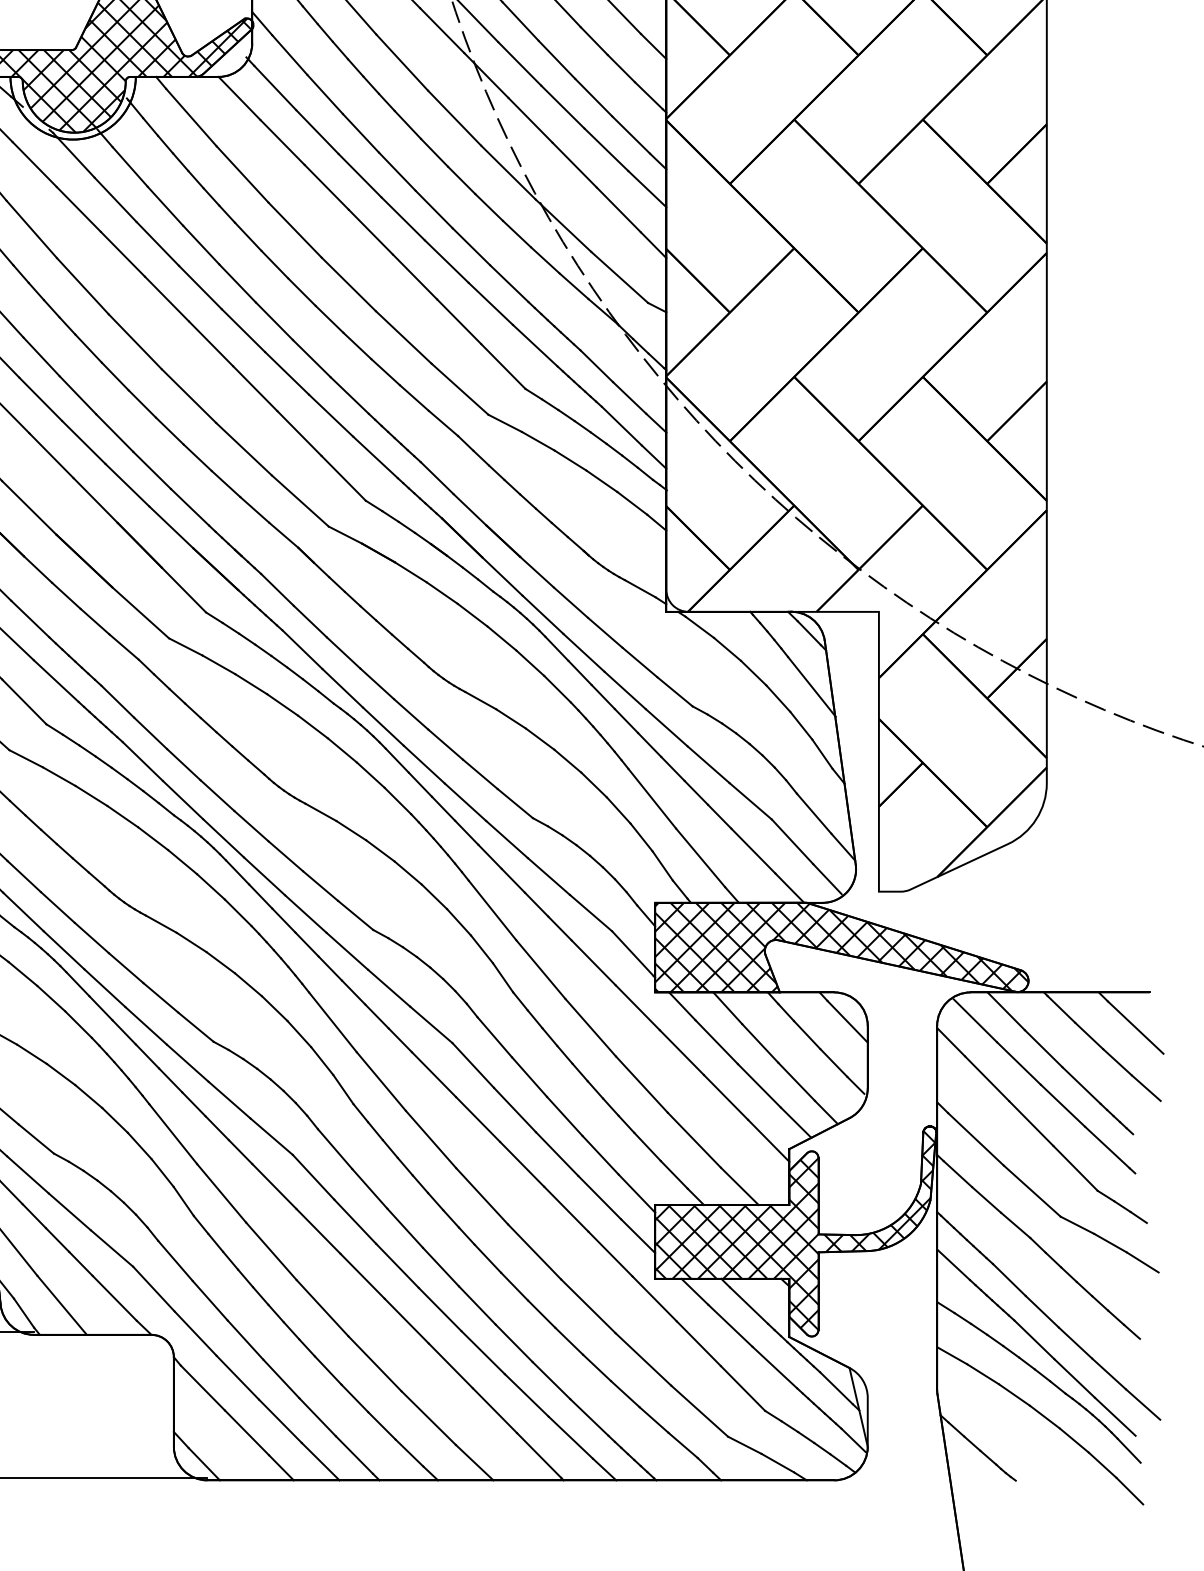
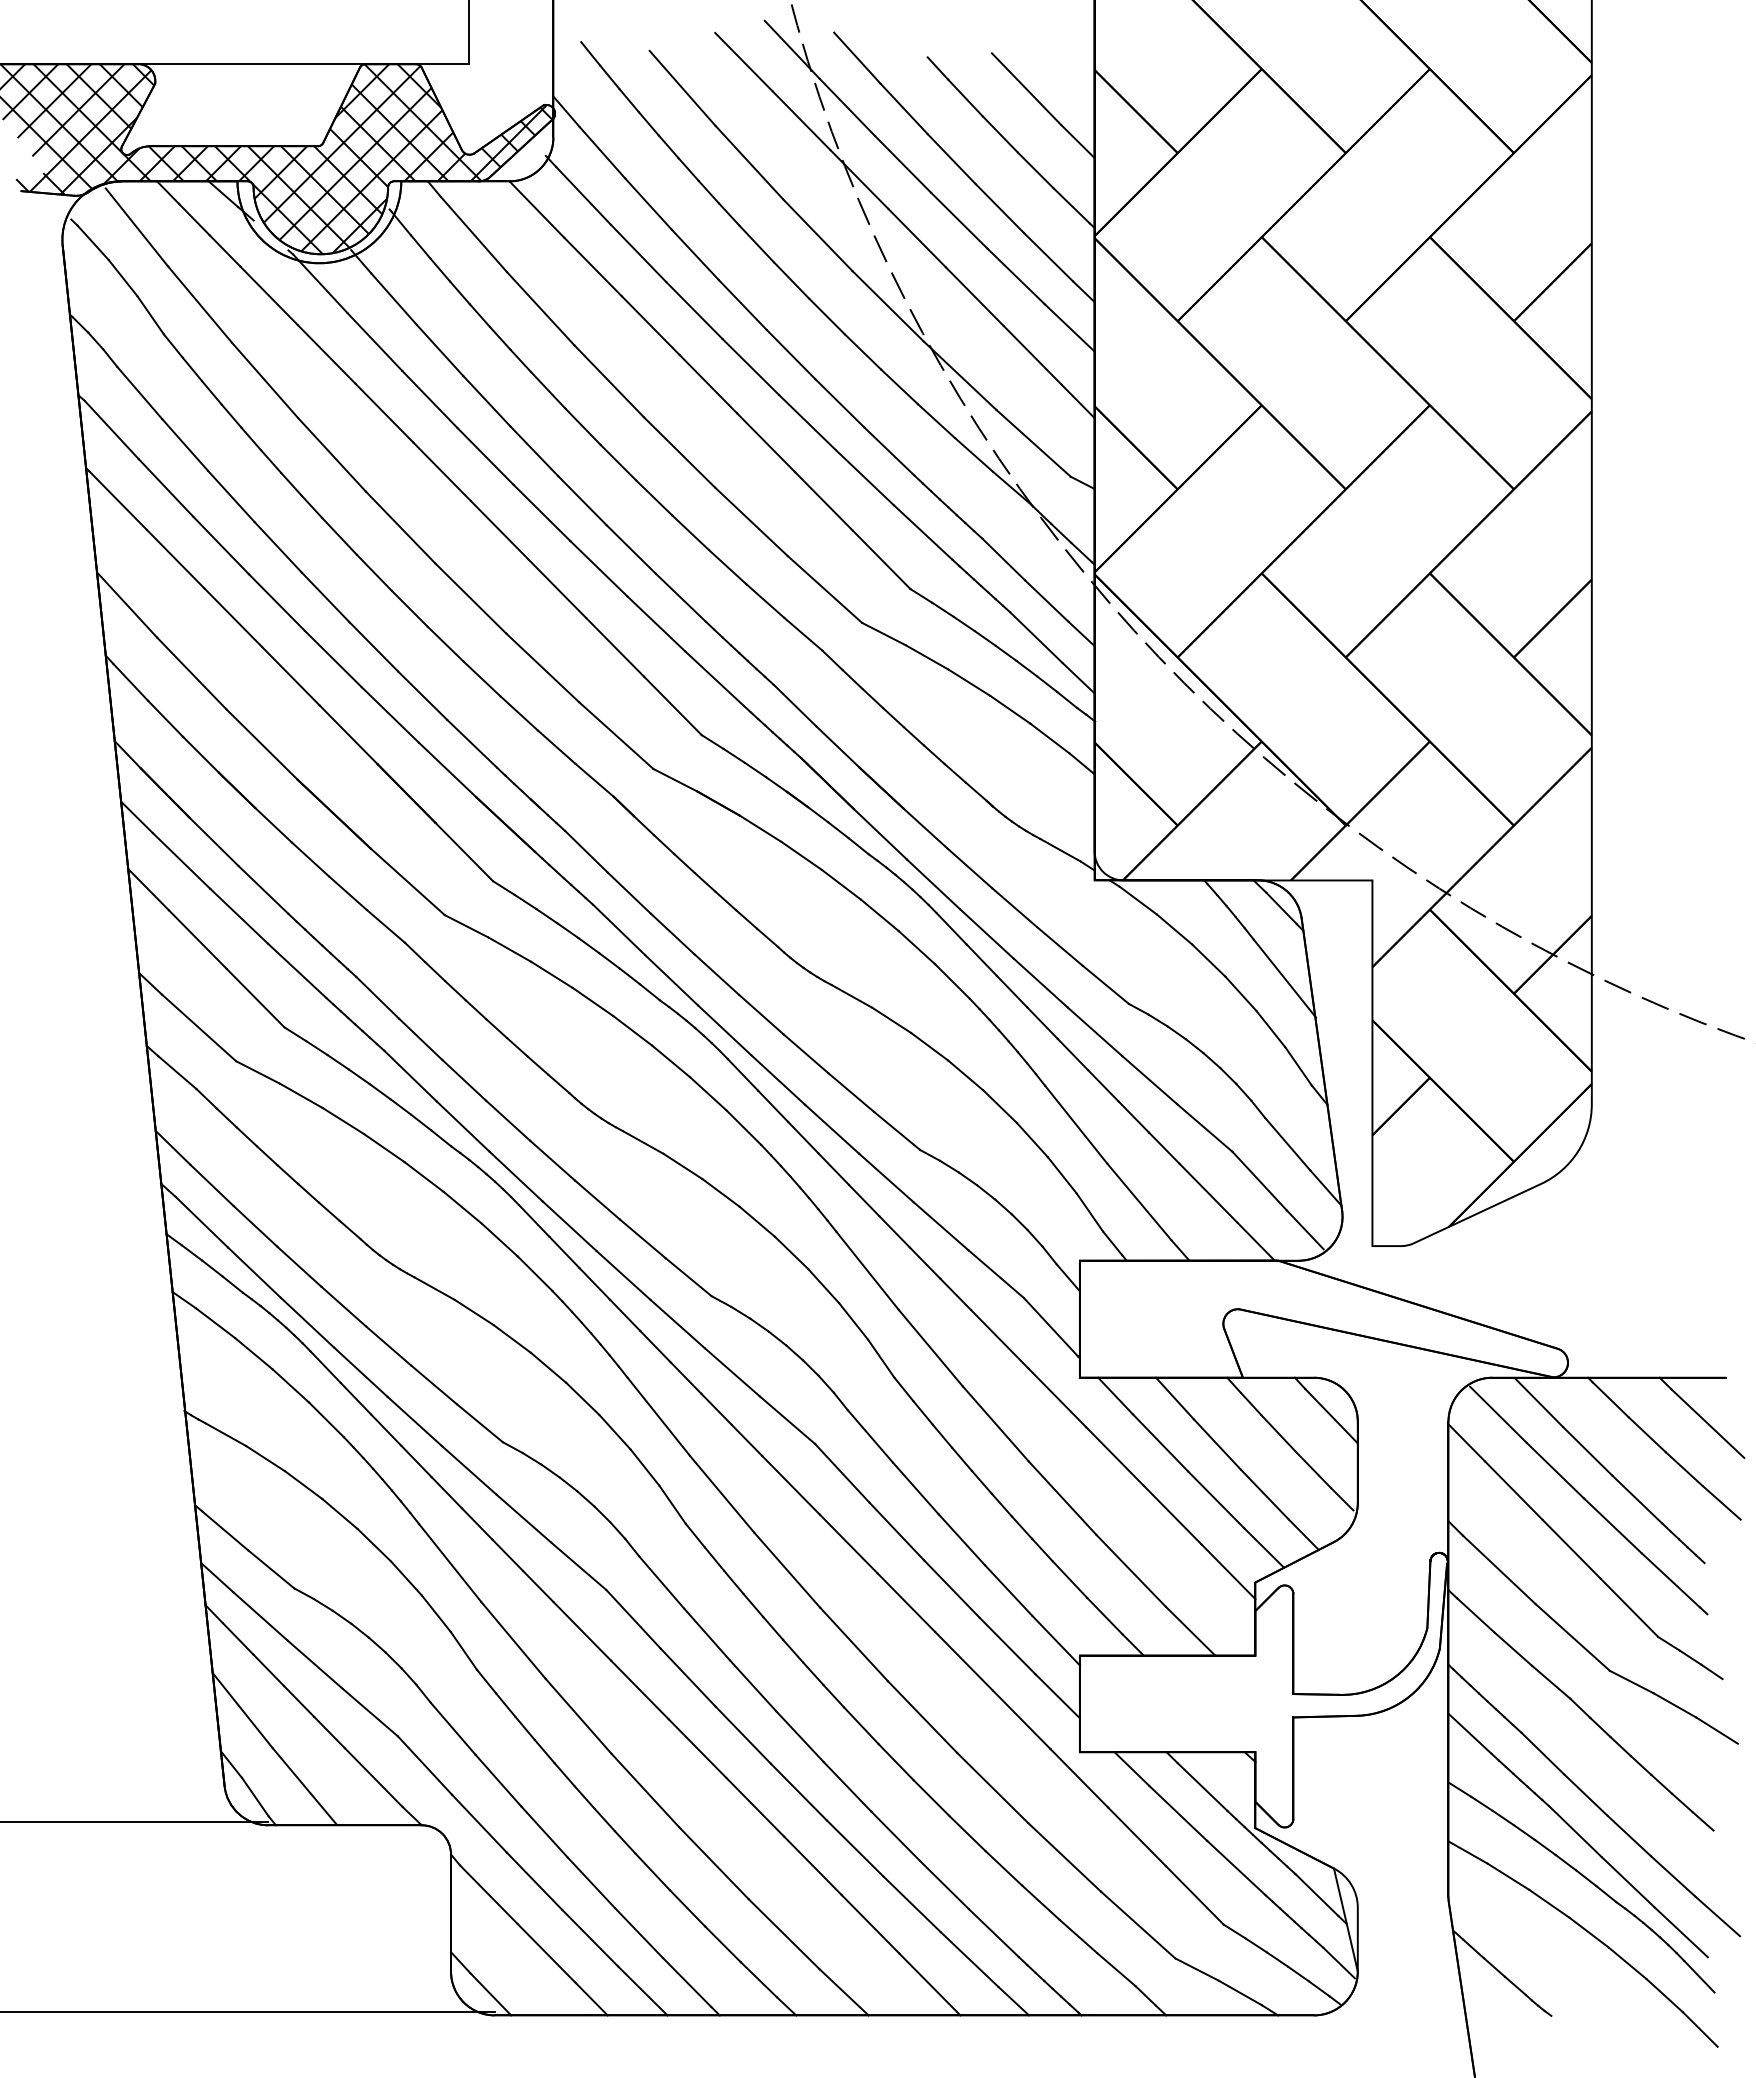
hatch: (841, 947) -> (1323, 1318), removed
hatch: (794, 1230) -> (1262, 1688), removed

